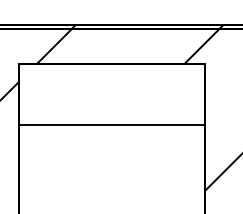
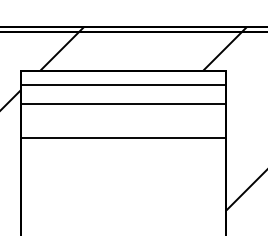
line: (112, 77) -> (124, 85), added
line: (112, 94) -> (124, 104), added

